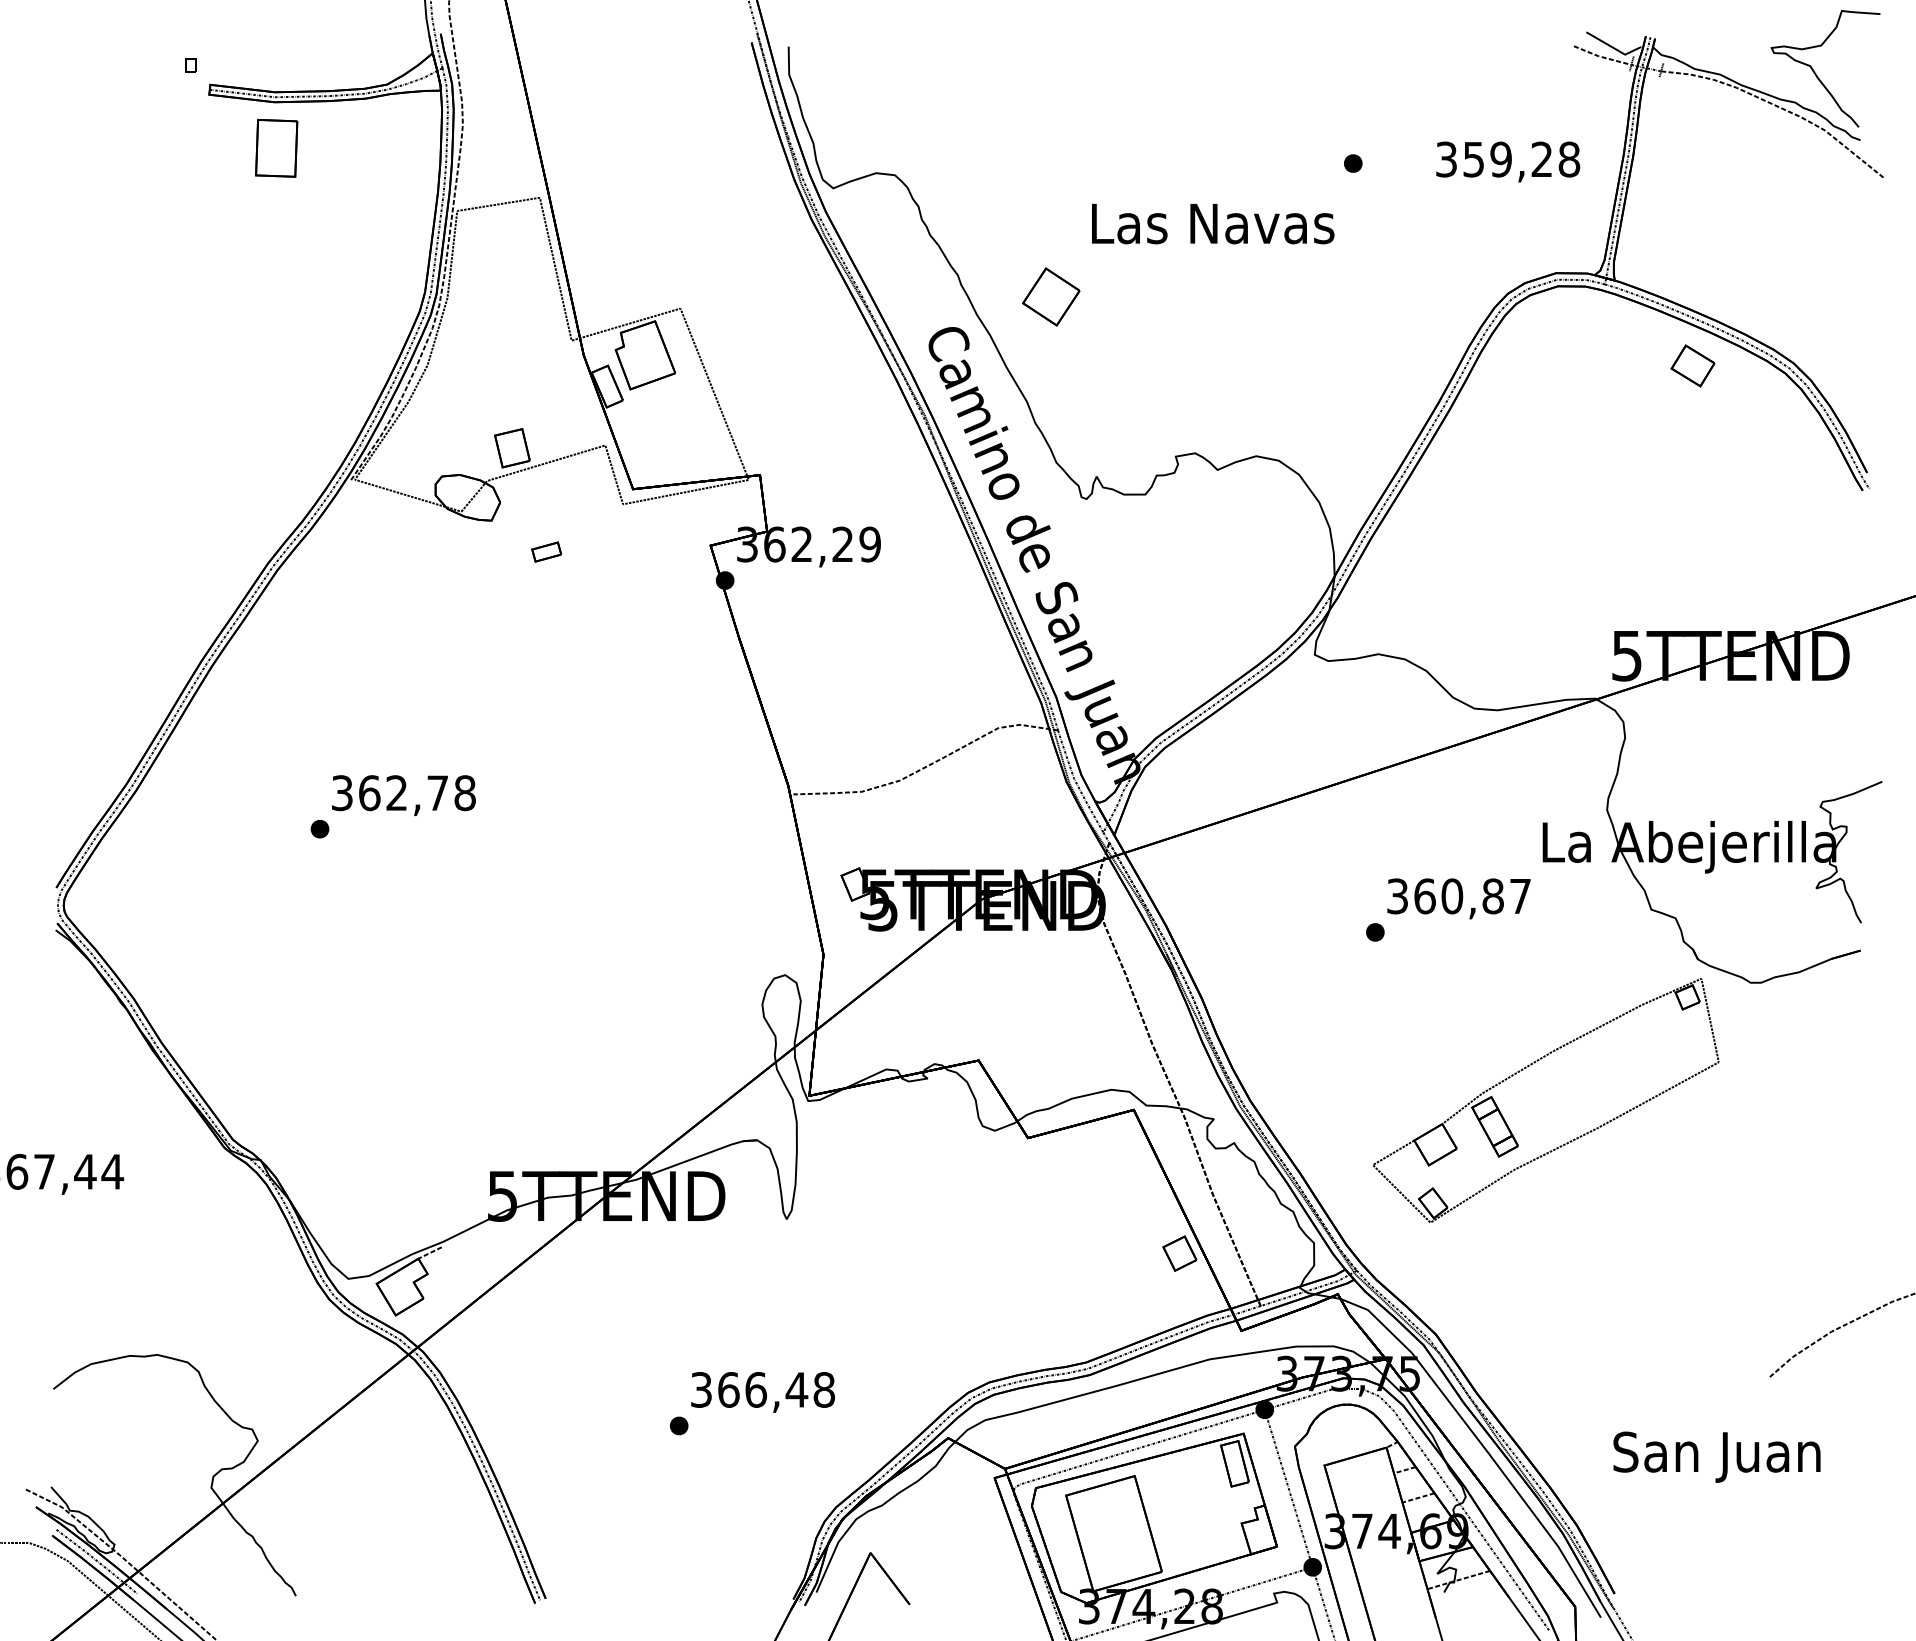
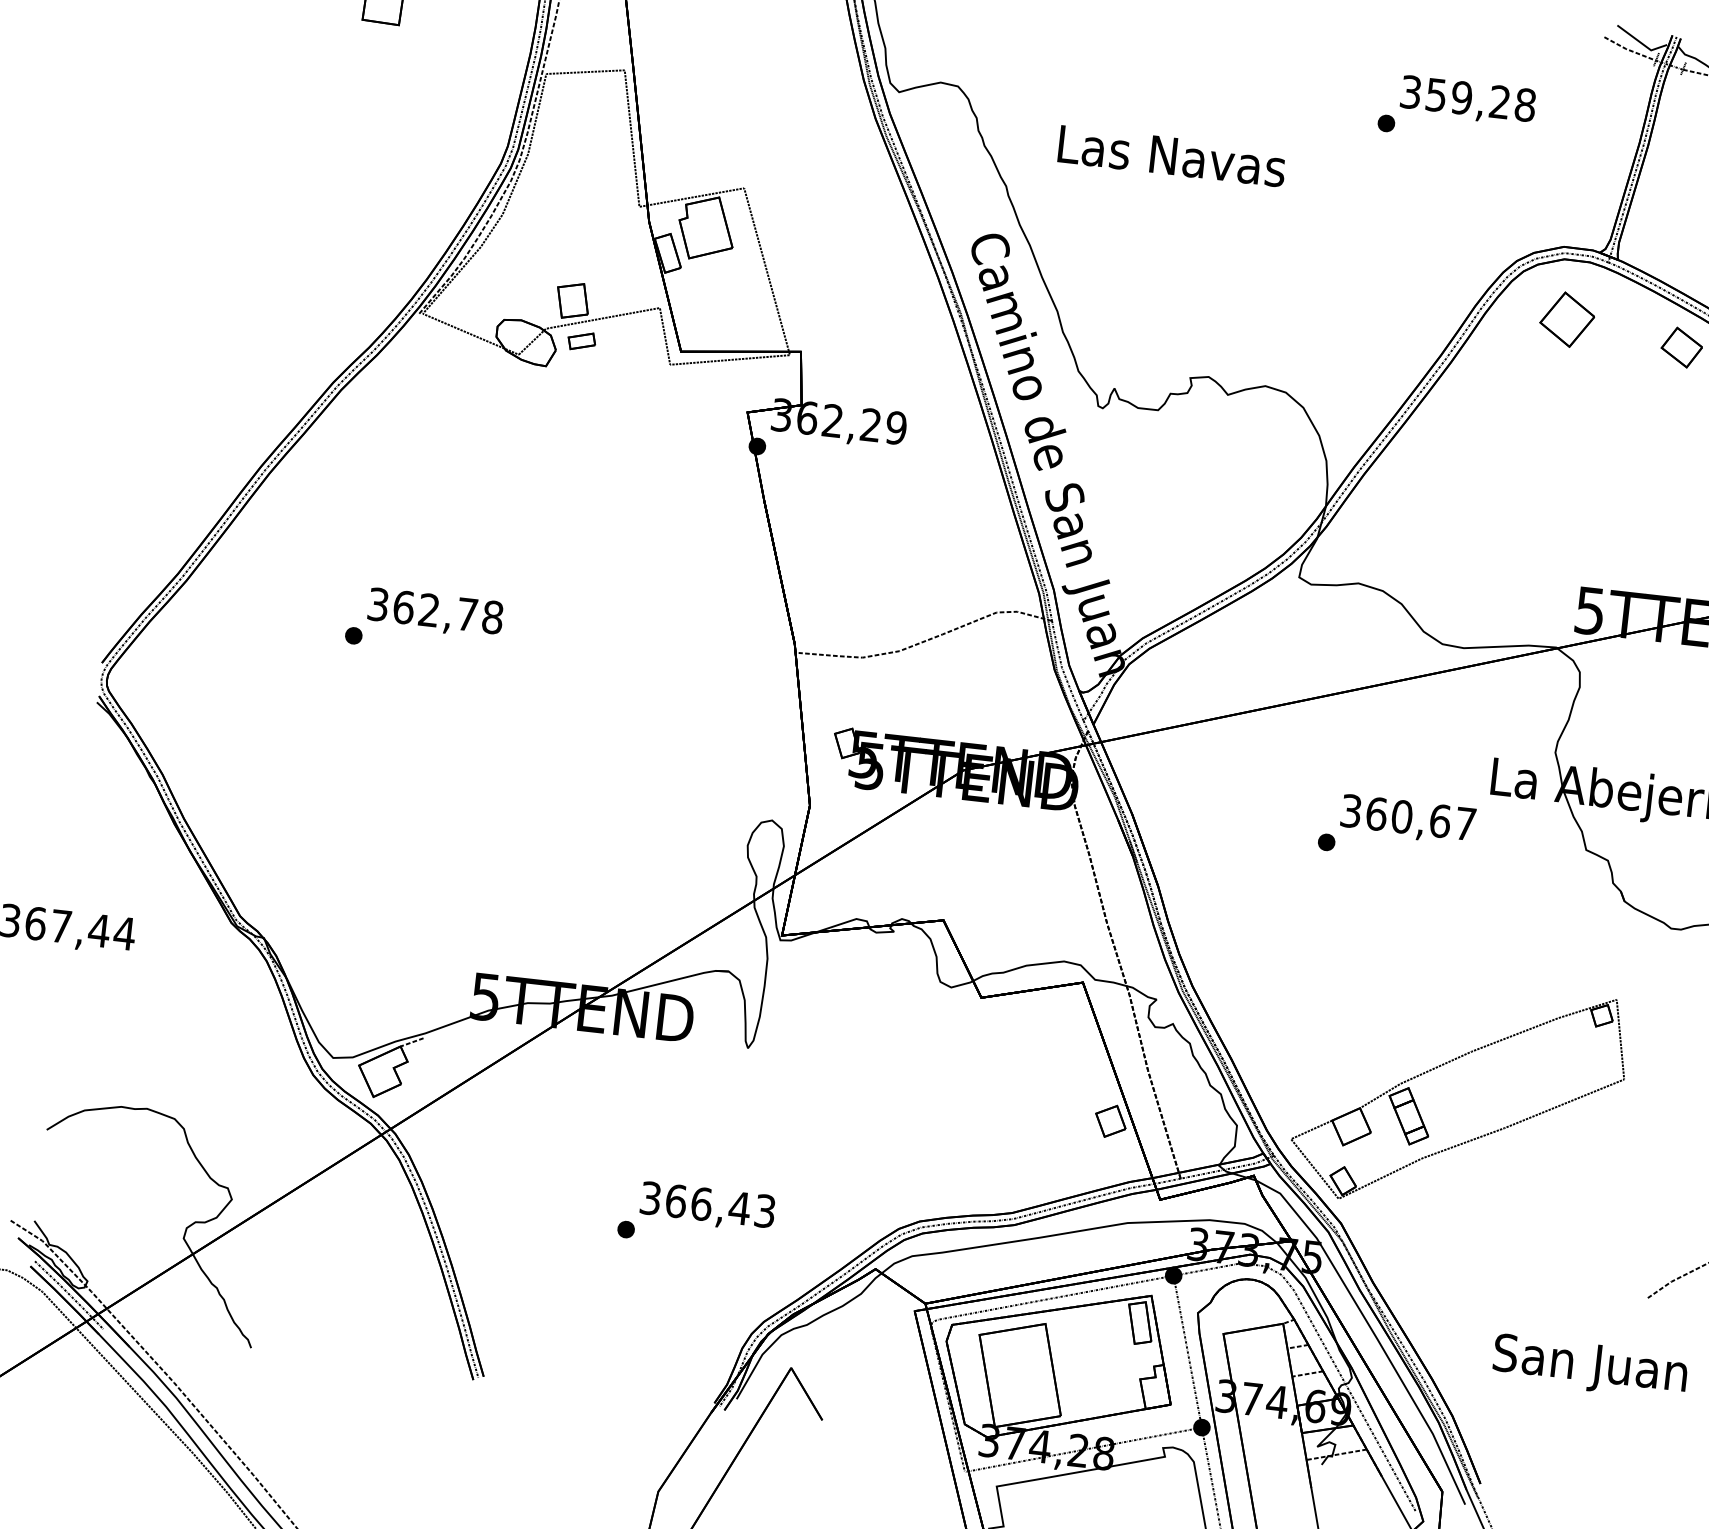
text: (1508, 161) -> (1468, 100), moved
text: (1213, 223) -> (1172, 156), moved
part: (1051, 296) -> (1567, 319), moved
part: (546, 551) -> (581, 340), moved
text: (1493, 896) -> (1440, 821), 360,87 -> 360,67
part: (1528, 1067) -> (1446, 1064), moved
text: (824, 1389) -> (765, 1210), 366,48 -> 366,43

